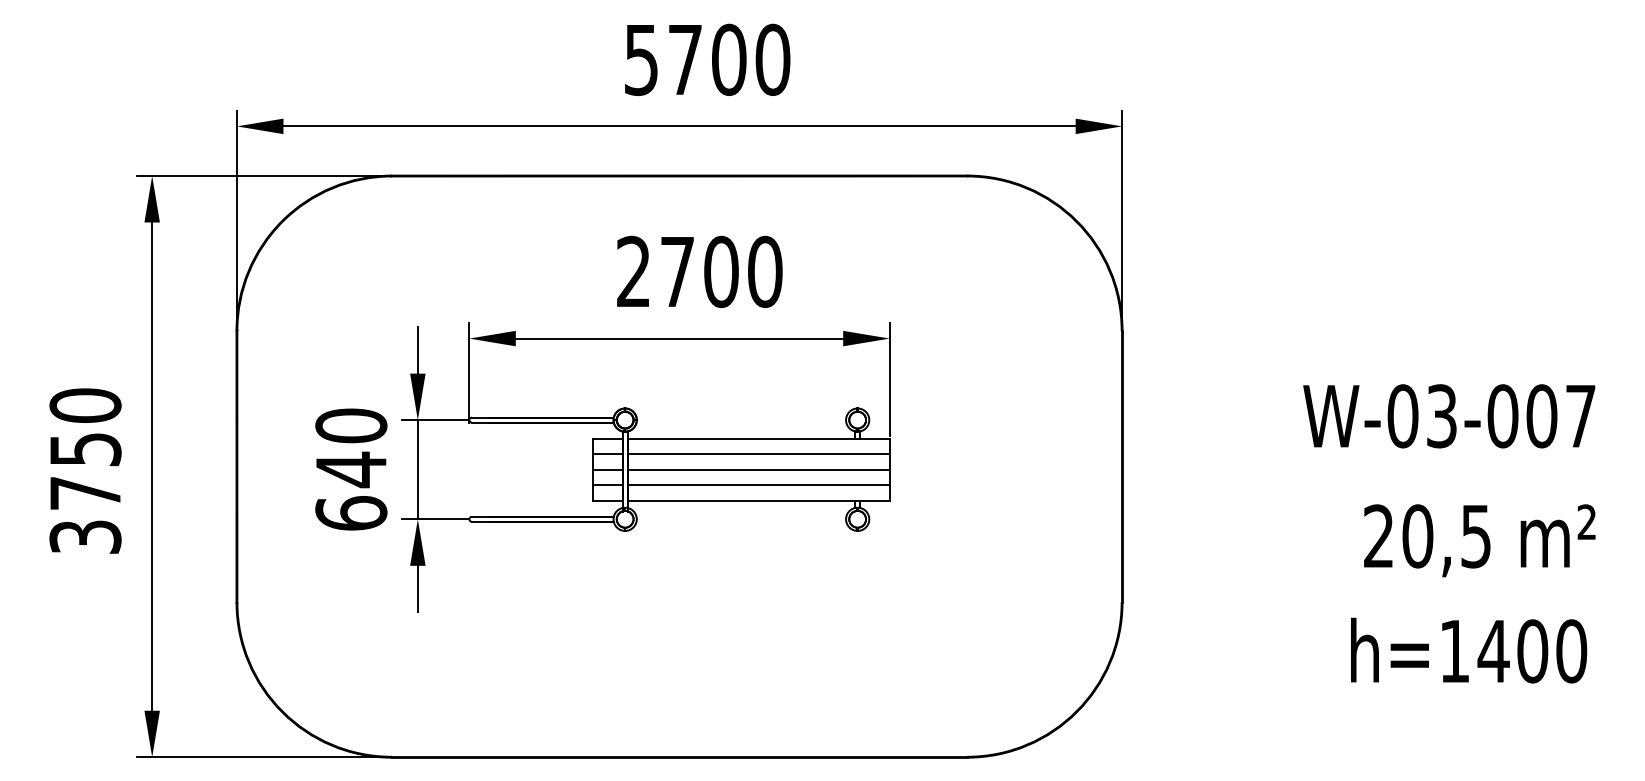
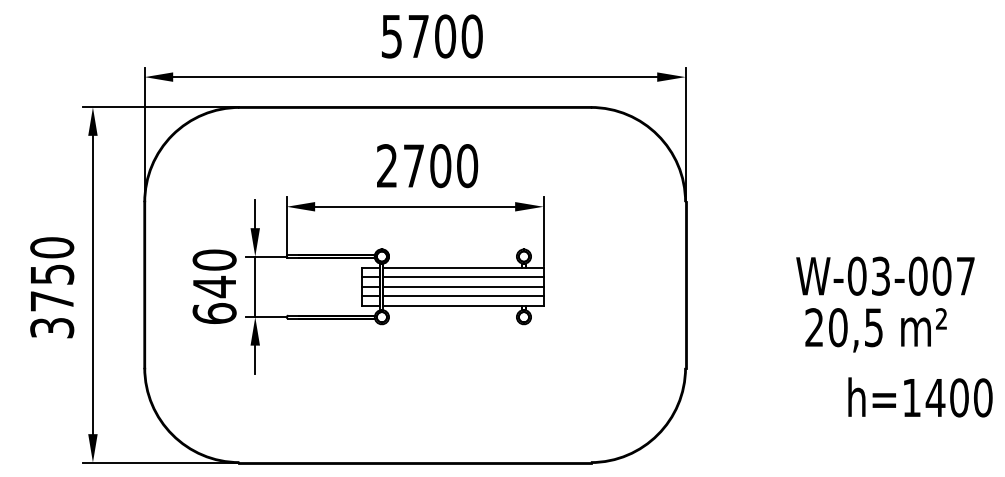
text: (1449, 415) -> (885, 275), moved
text: (1478, 541) -> (875, 330), moved
text: (1468, 650) -> (920, 397), moved

